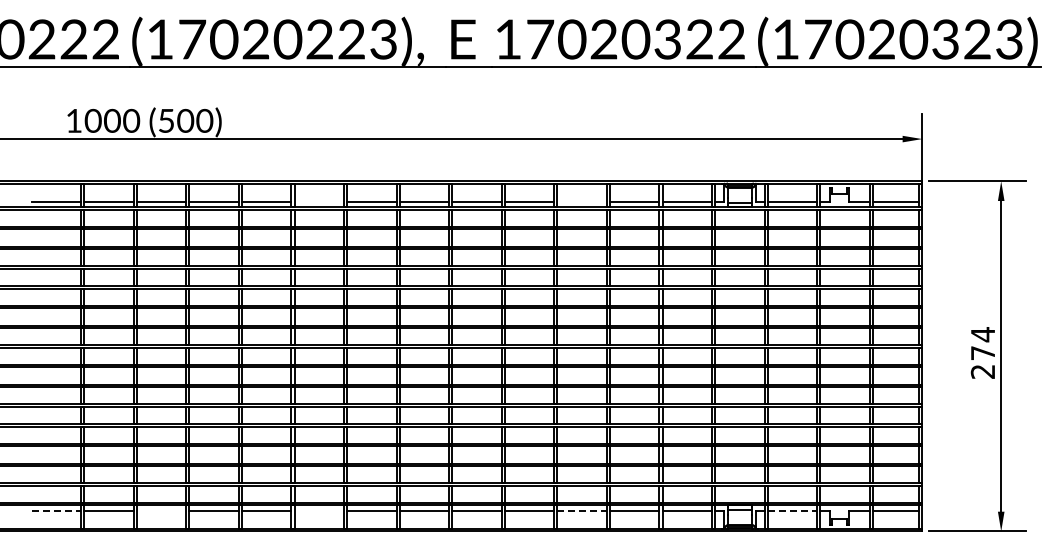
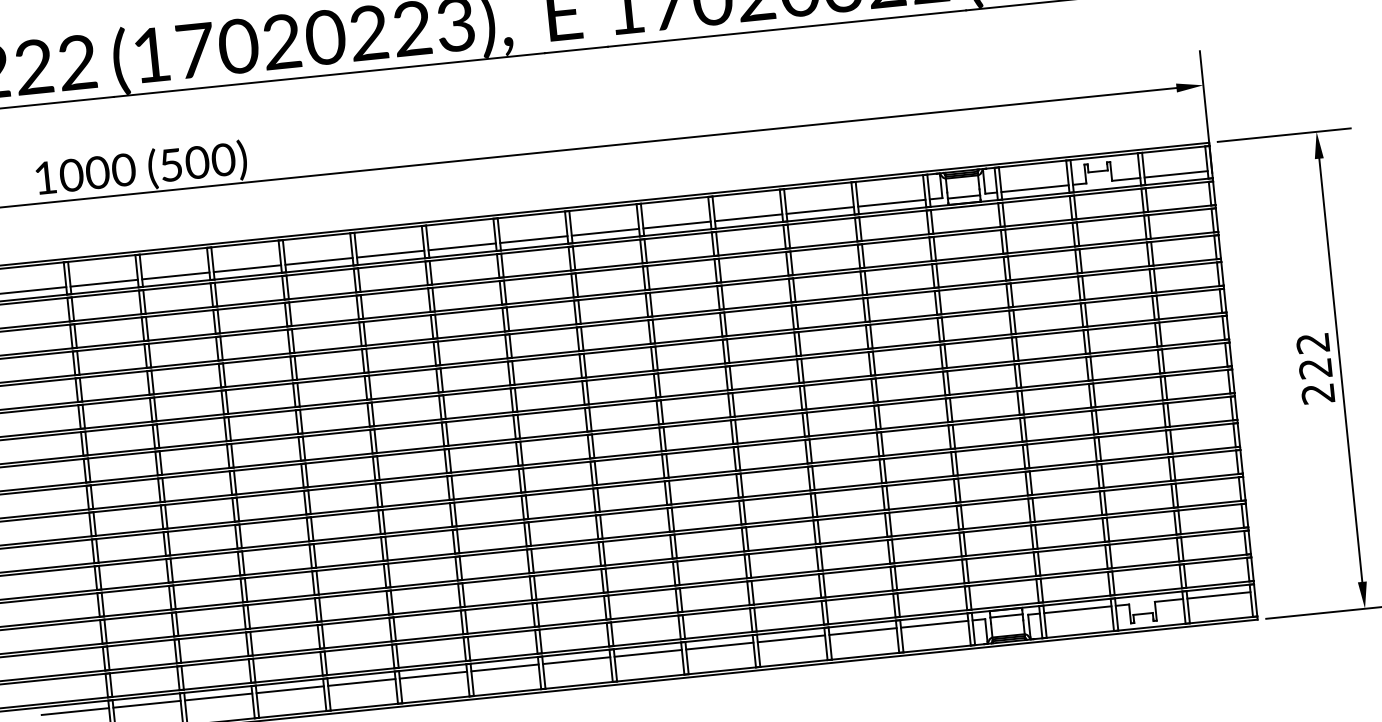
line: (319, 201) -> (390, 253), added
line: (581, 201) -> (747, 217), added
text: (982, 343) -> (1313, 355), 274 -> 222
line: (56, 510) -> (75, 710), dashed -> solid
line: (161, 510) -> (218, 696), added
line: (319, 510) -> (433, 674), added
line: (582, 510) -> (791, 638), dashed -> solid
line: (792, 510) -> (1077, 609), dashed -> solid

